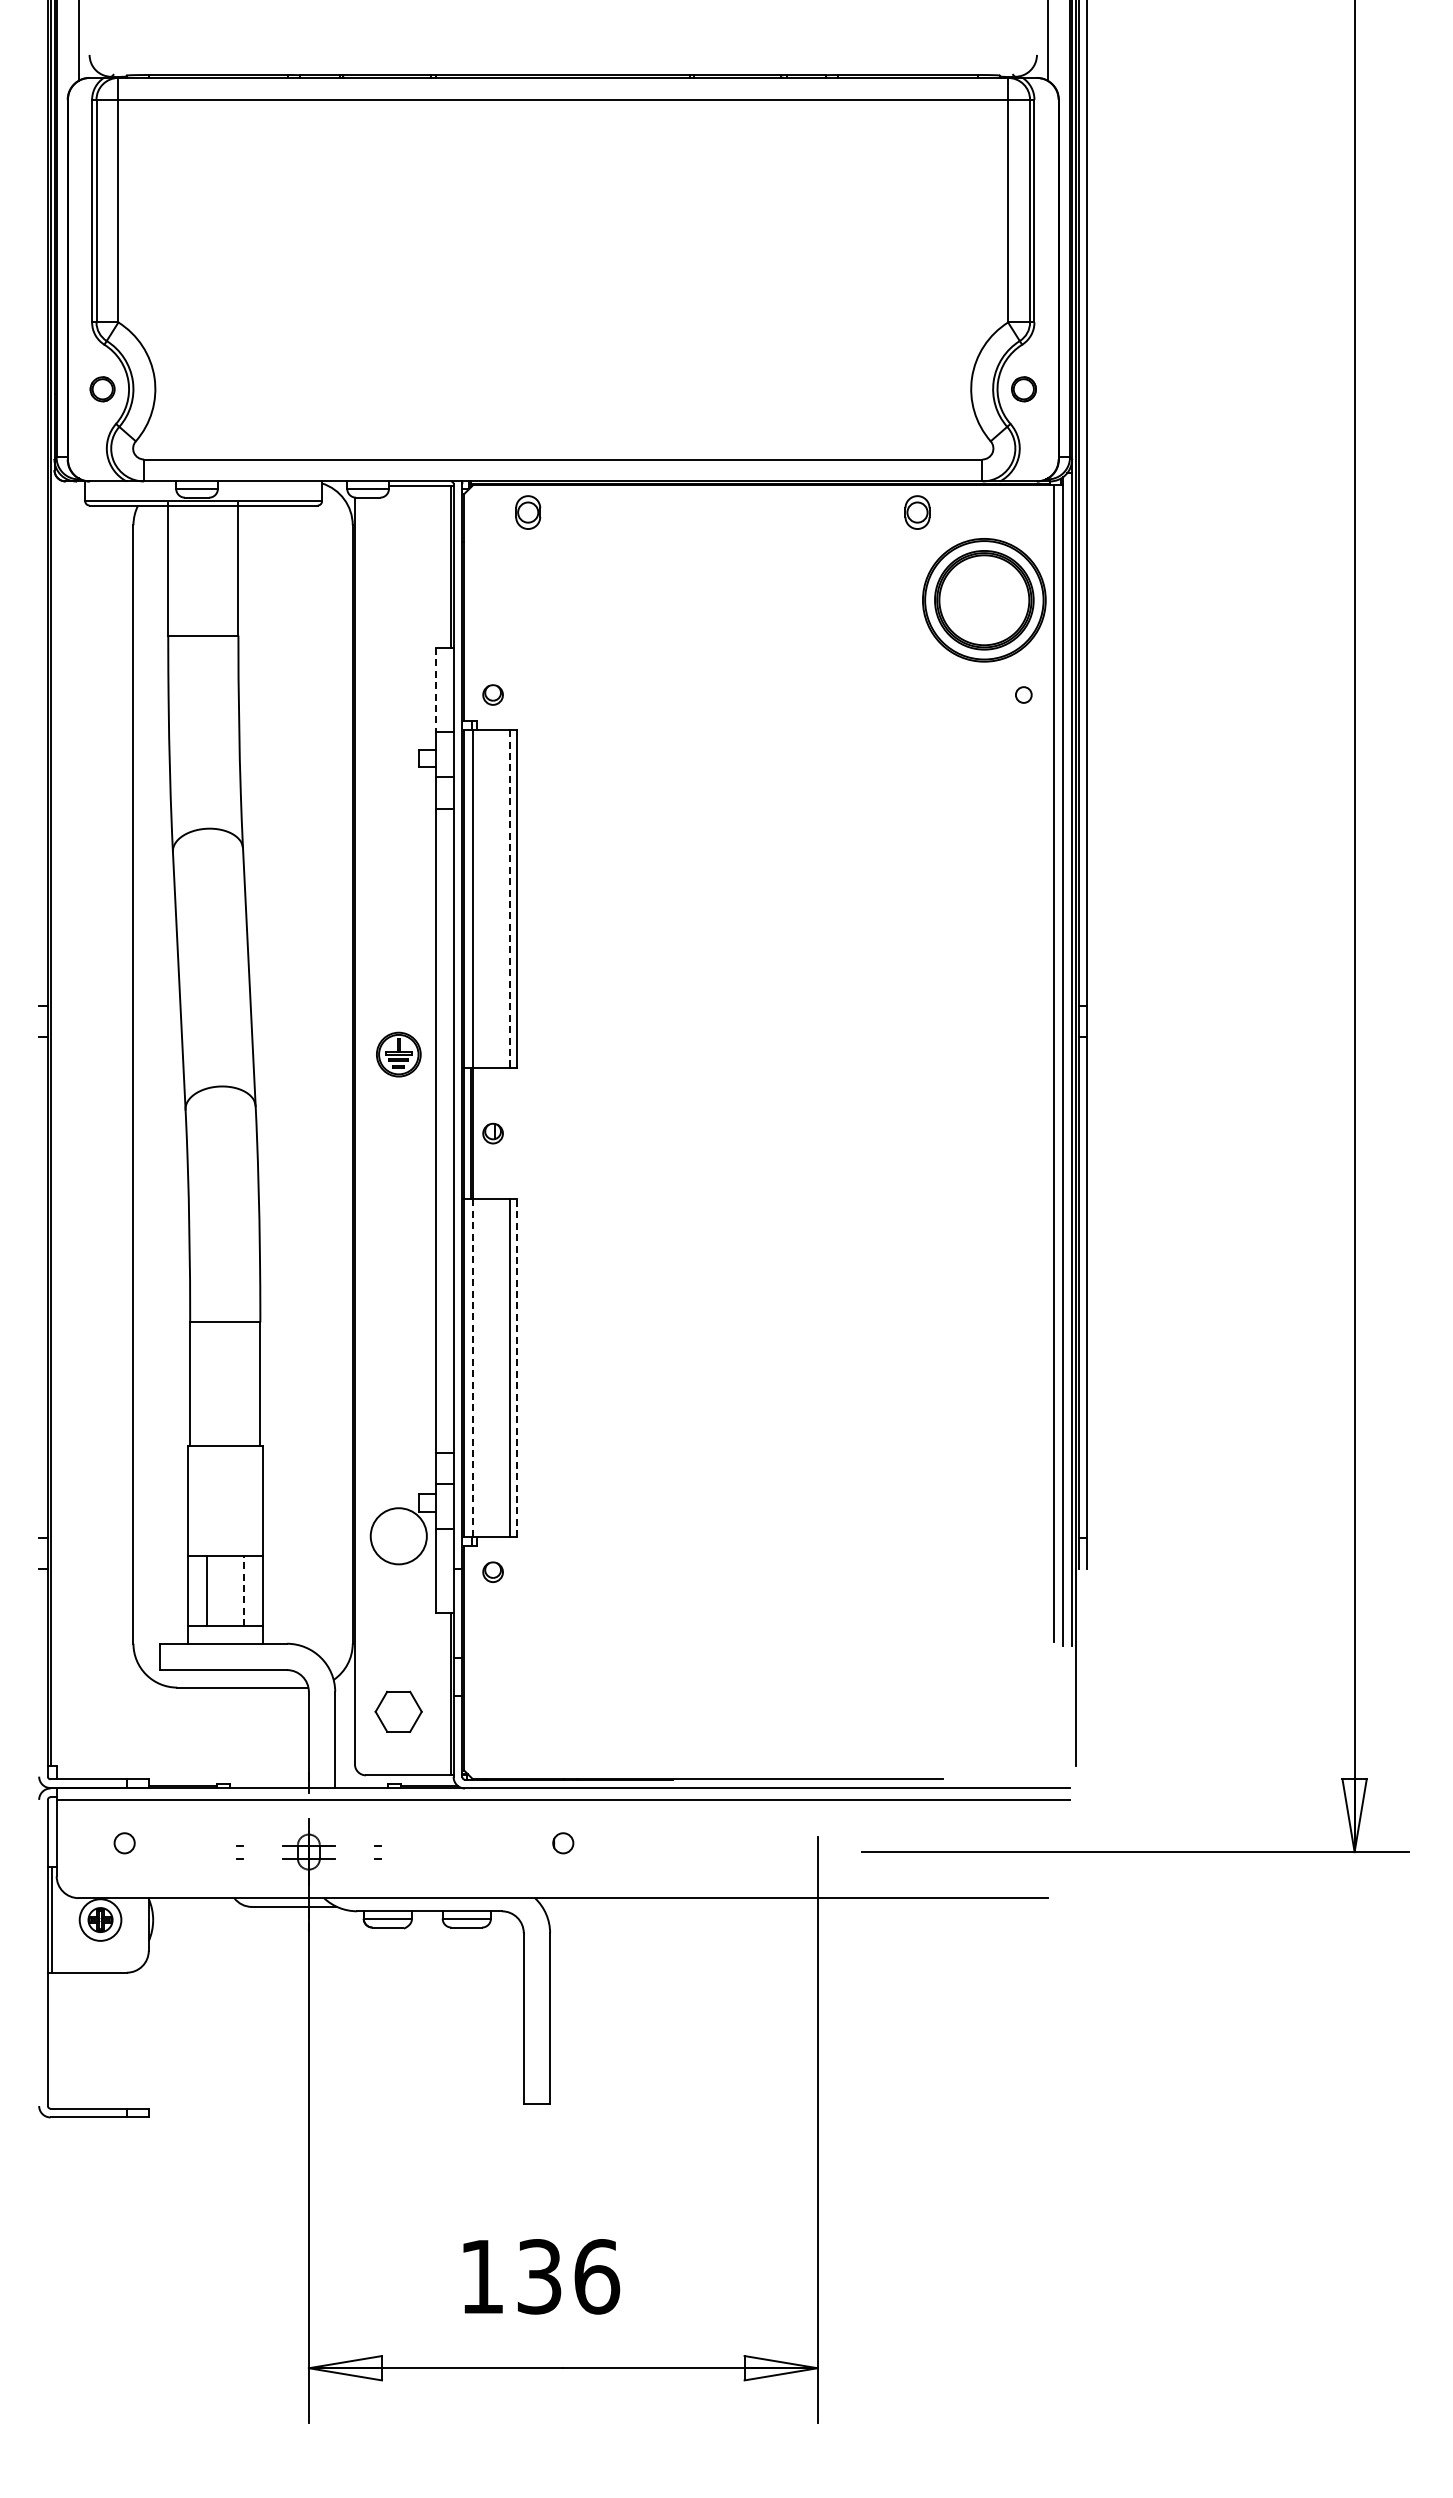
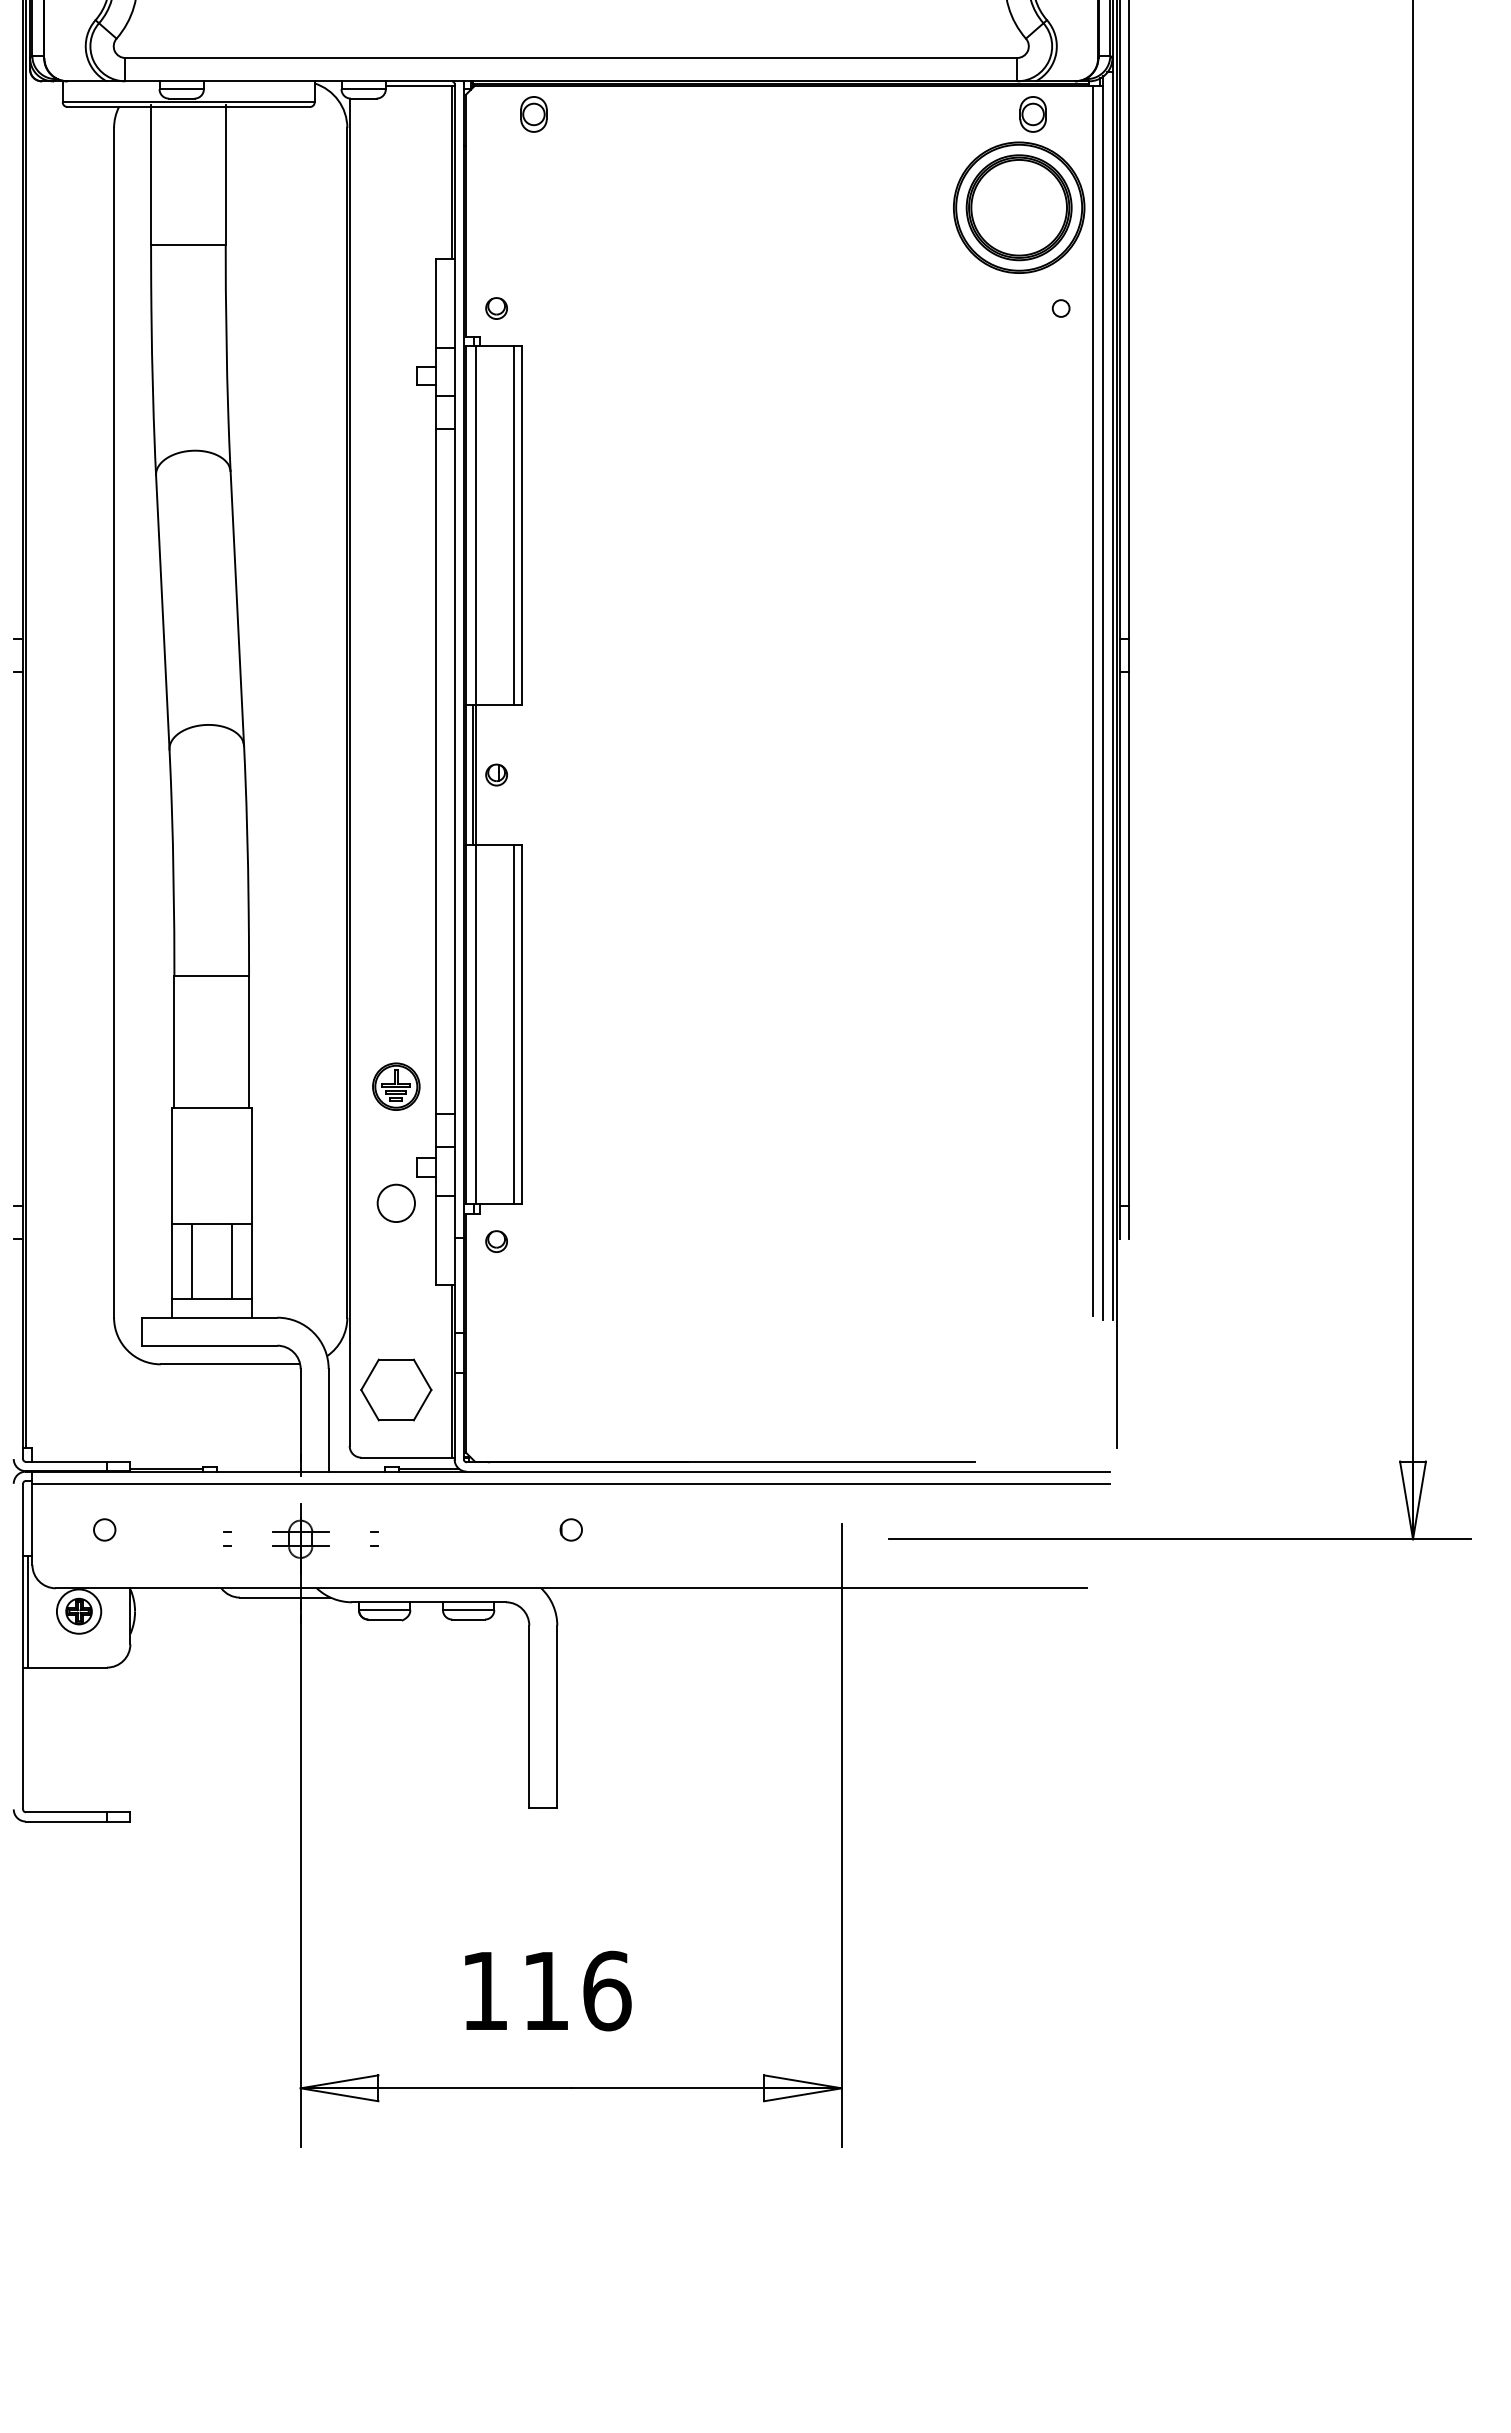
part: (917, 512) -> (1033, 114), moved
line: (436, 690) -> (436, 303), dashed -> solid
line: (509, 898) -> (514, 524), dashed -> solid
part: (398, 1054) -> (396, 1086), moved
line: (473, 1368) -> (475, 1024), dashed -> solid
line: (516, 1368) -> (521, 1024), dashed -> solid
circle: (398, 1535) -> (396, 1202), size x0.62
line: (244, 1590) -> (232, 1261), dashed -> solid
part: (398, 1711) -> (396, 1389), size x1.43
text: (539, 2276) -> (545, 1990), 136 -> 116

